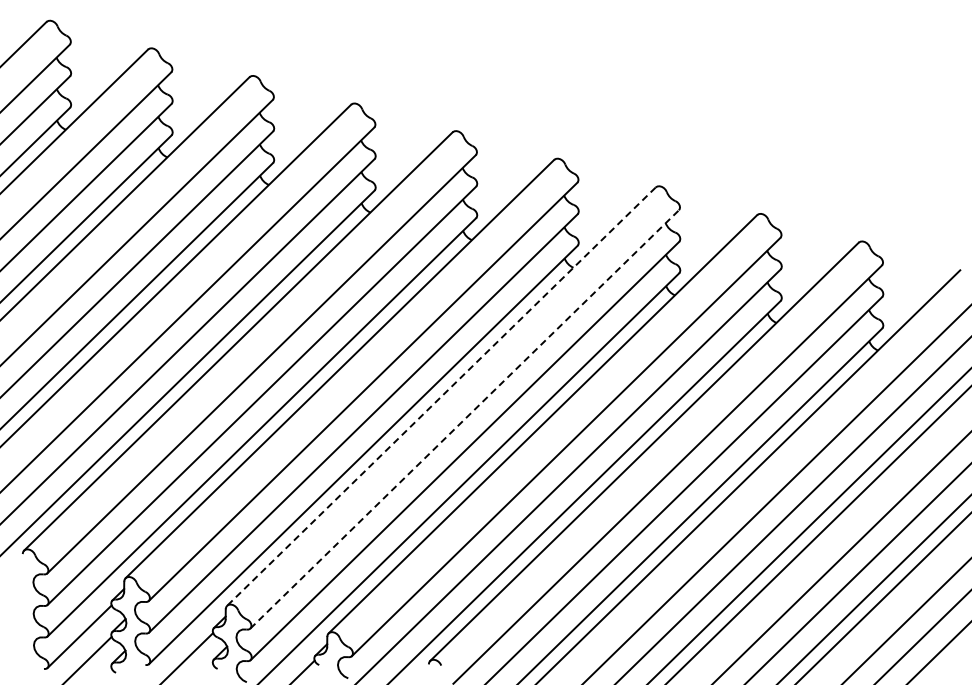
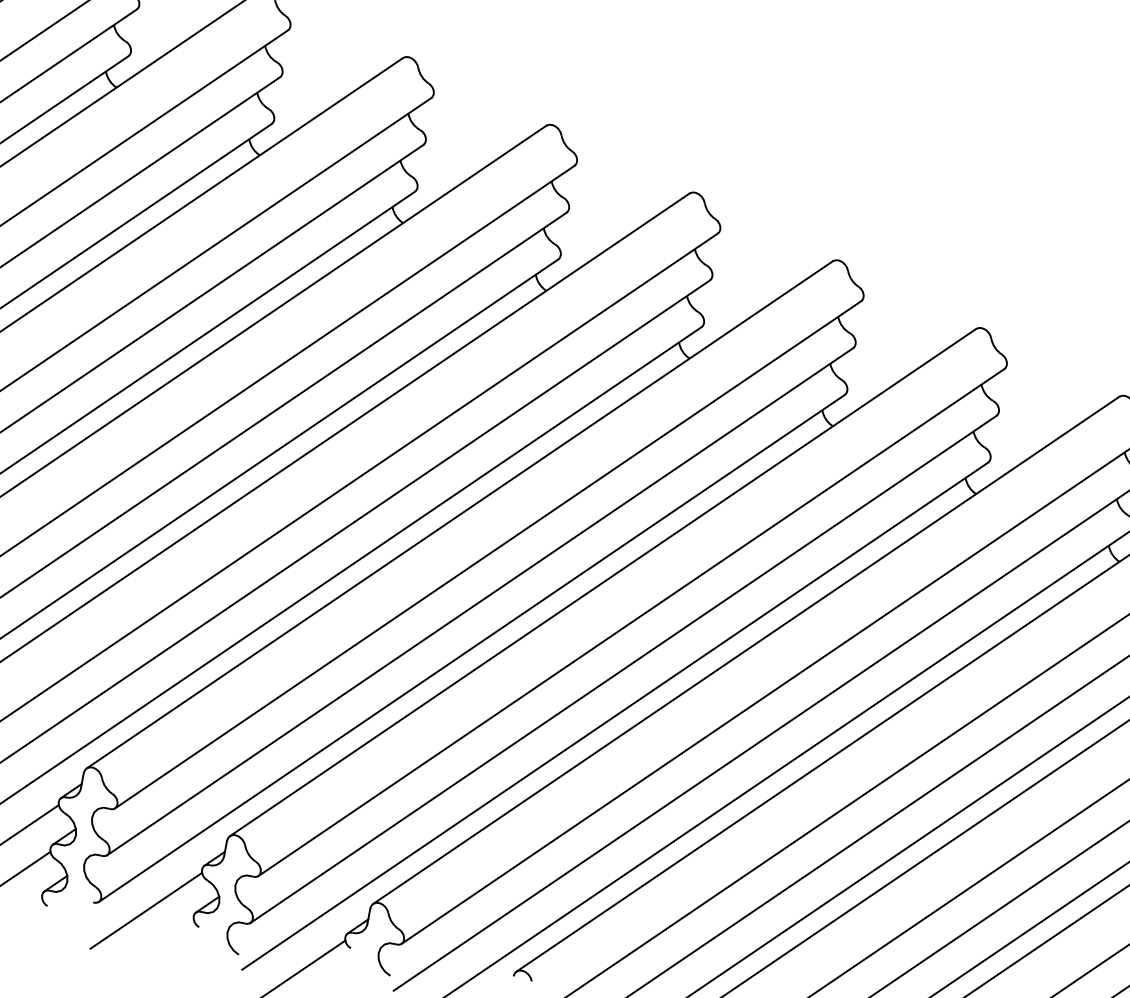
line: (441, 397) -> (602, 583), dashed -> solid
line: (465, 419) -> (632, 622), dashed -> solid

